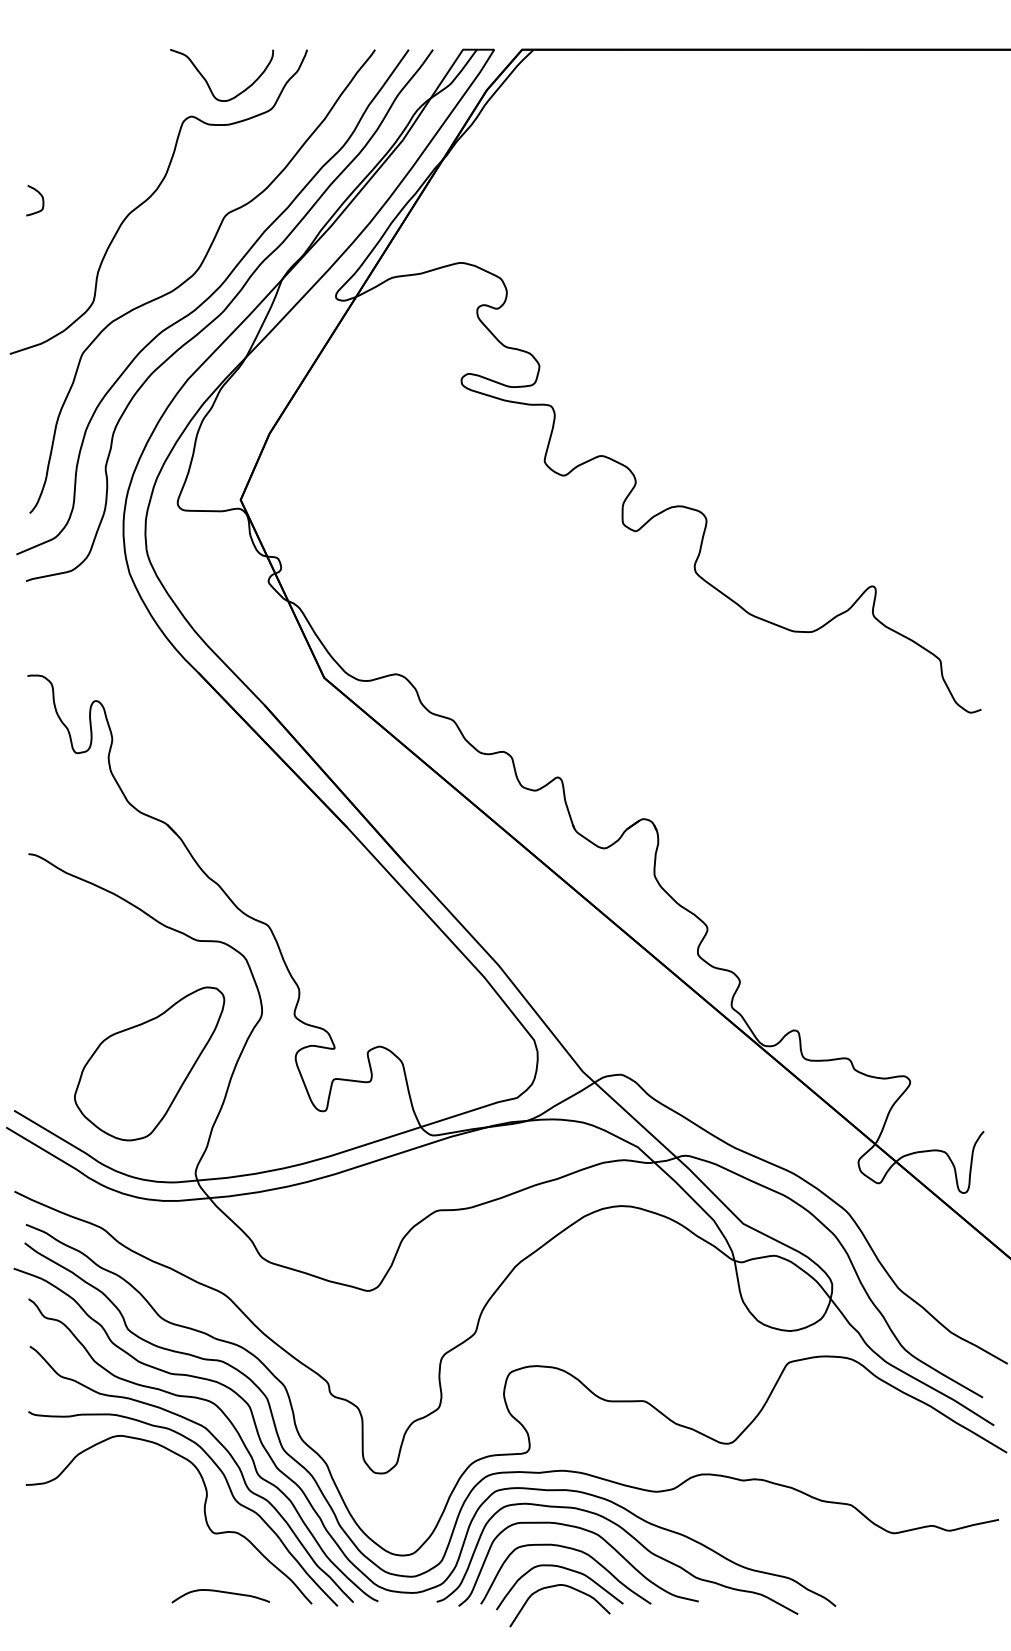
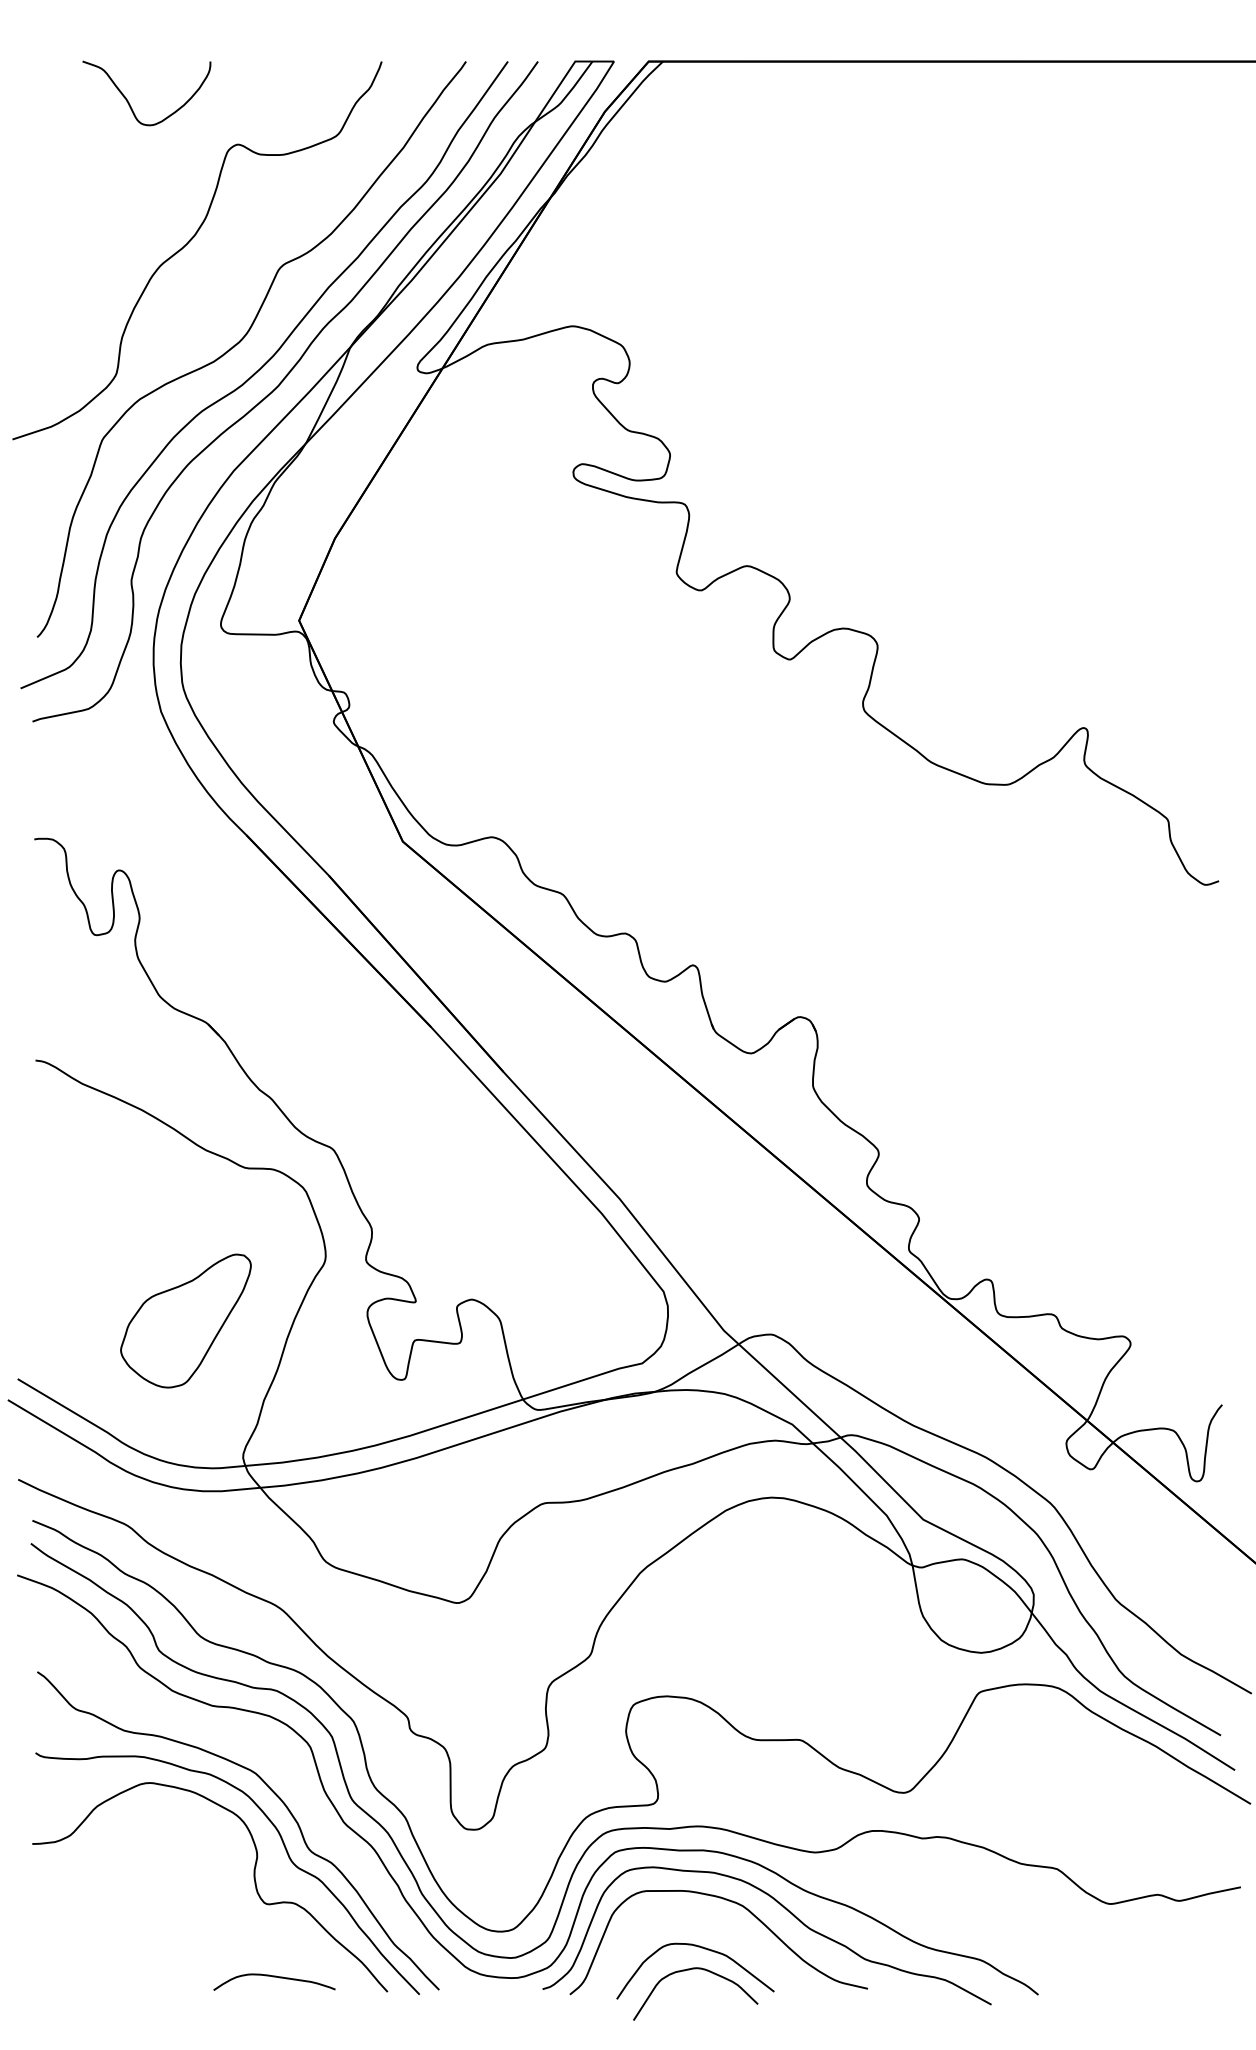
curve: (207, 82) -> (129, 102), moved
curve: (42, 199) -> (52, 247), removed
part: (149, 1063) -> (185, 1320), size x0.7
curve: (233, 1428) -> (290, 1773), removed
curve: (568, 1548) -> (706, 1923), removed

